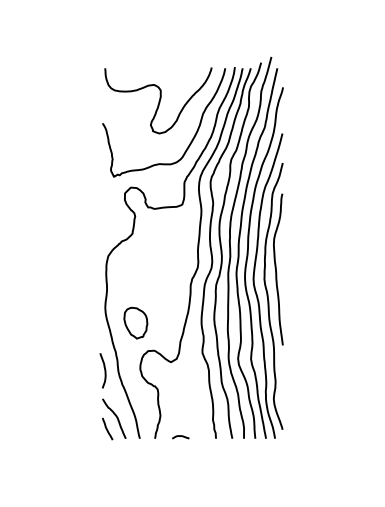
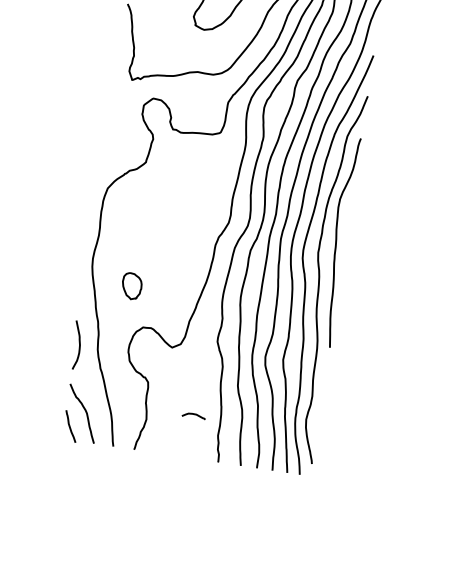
part: (135, 322) -> (131, 285), size x0.6
curve: (180, 436) -> (193, 414), moved

